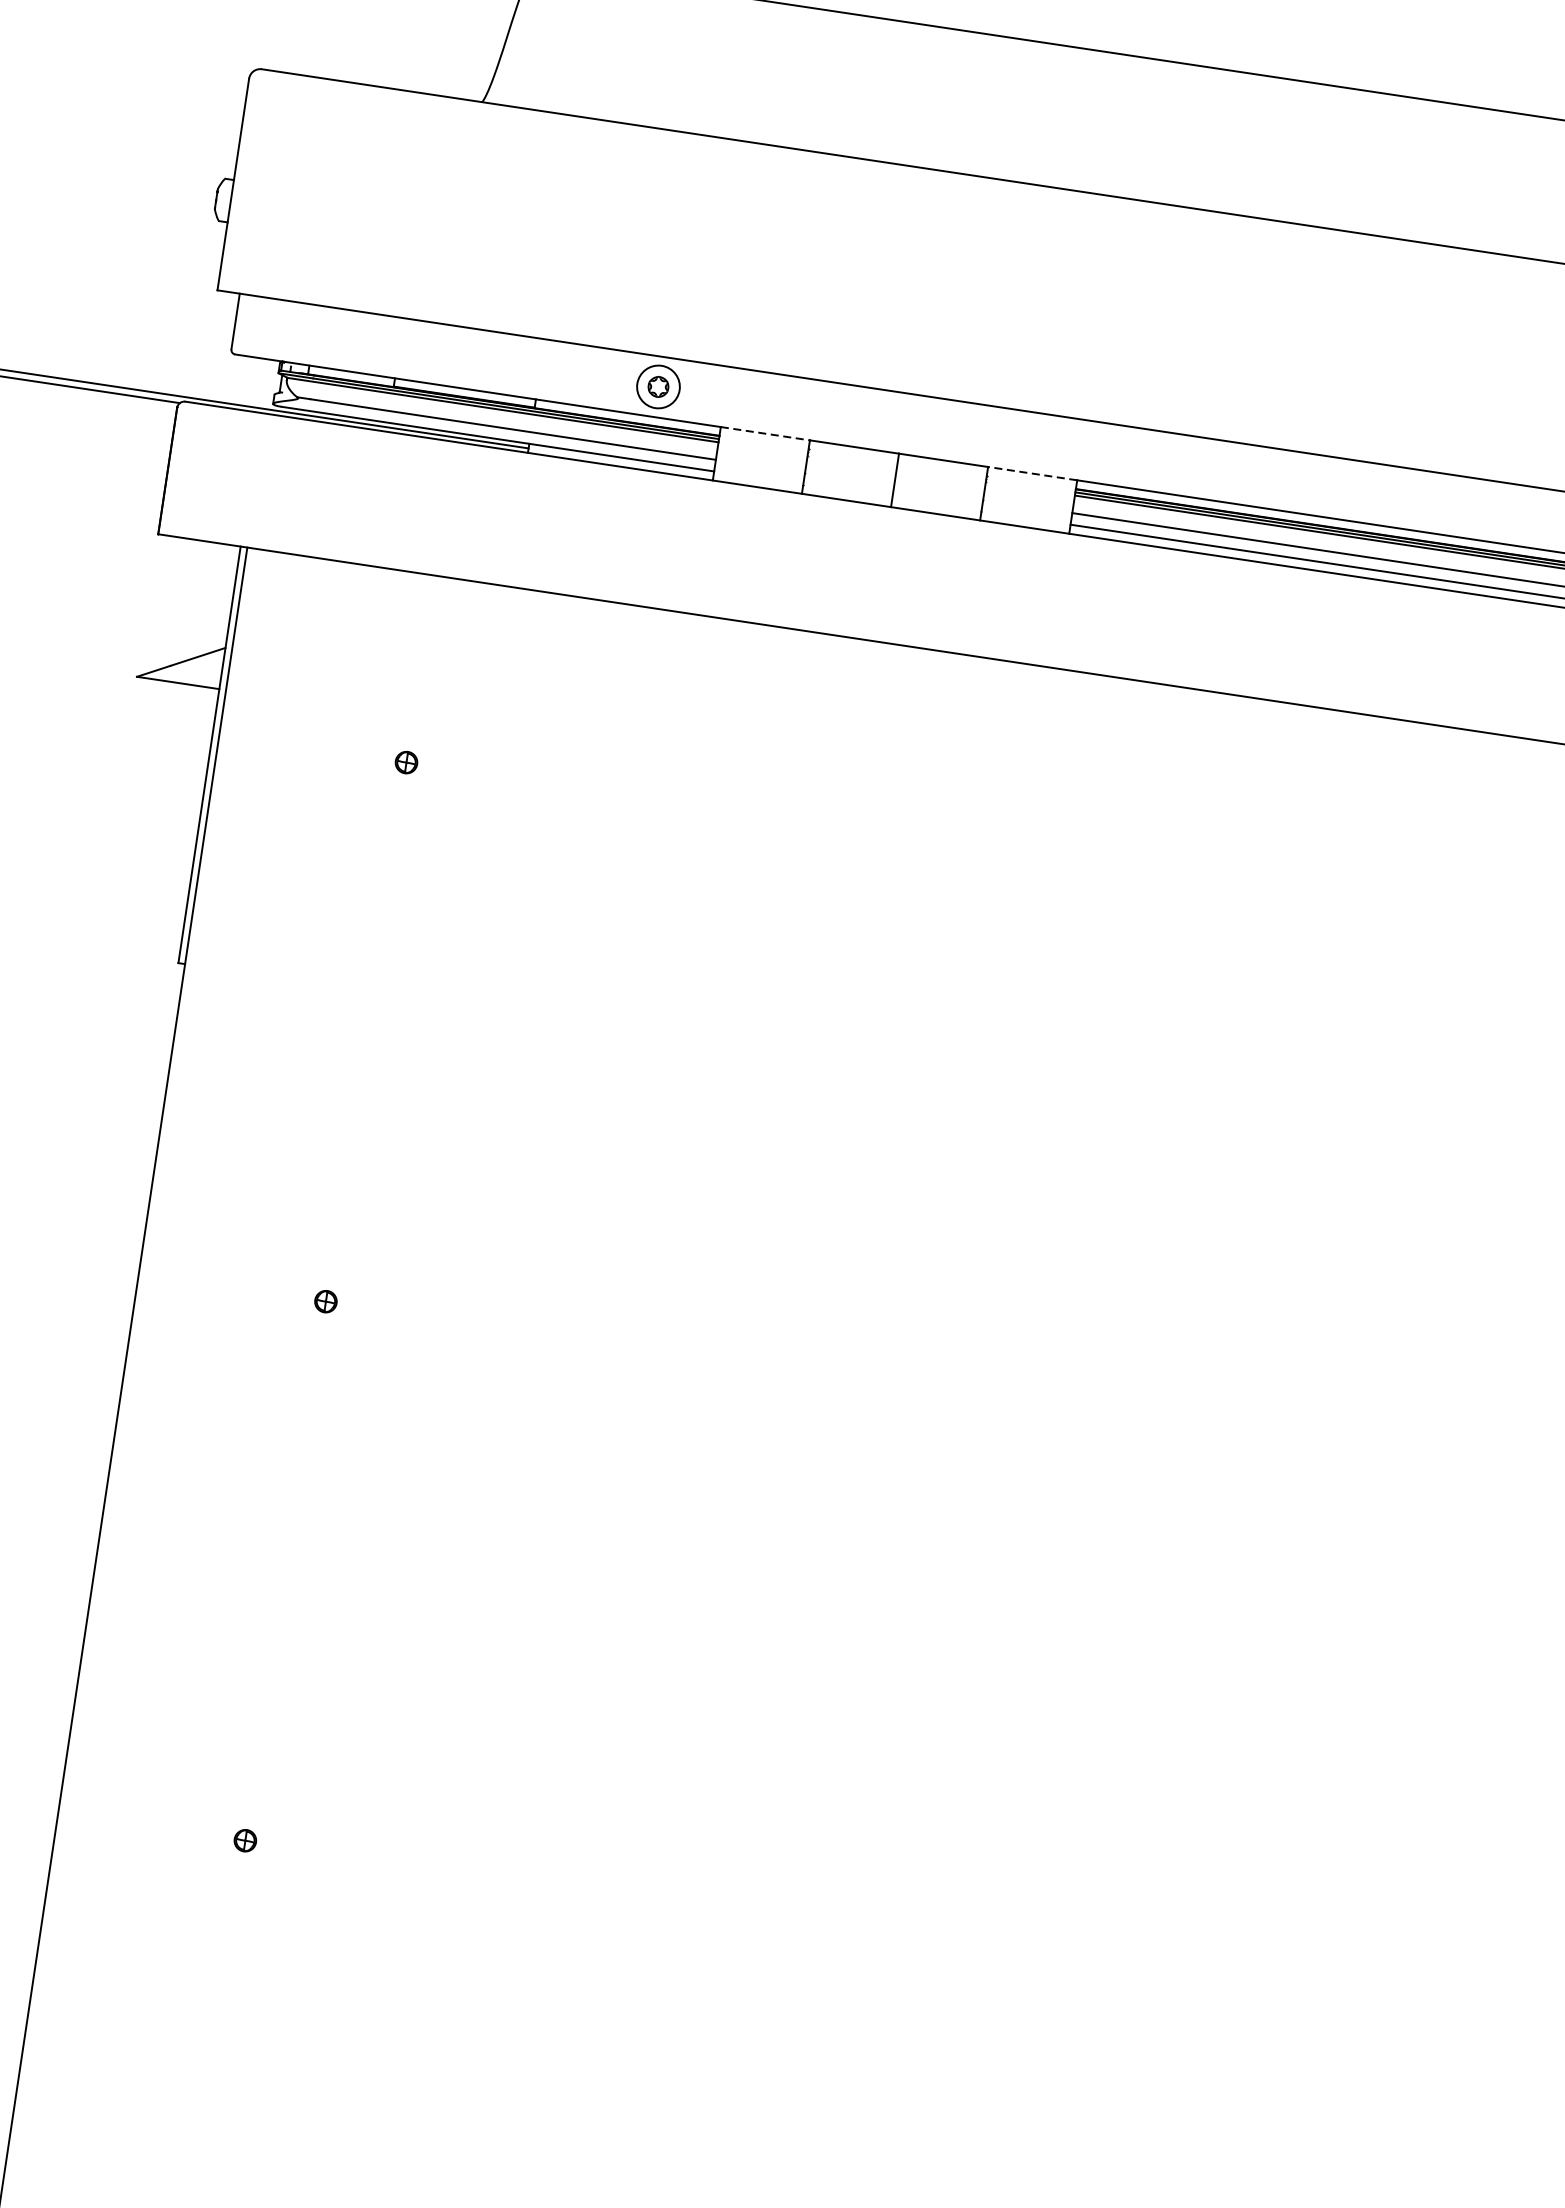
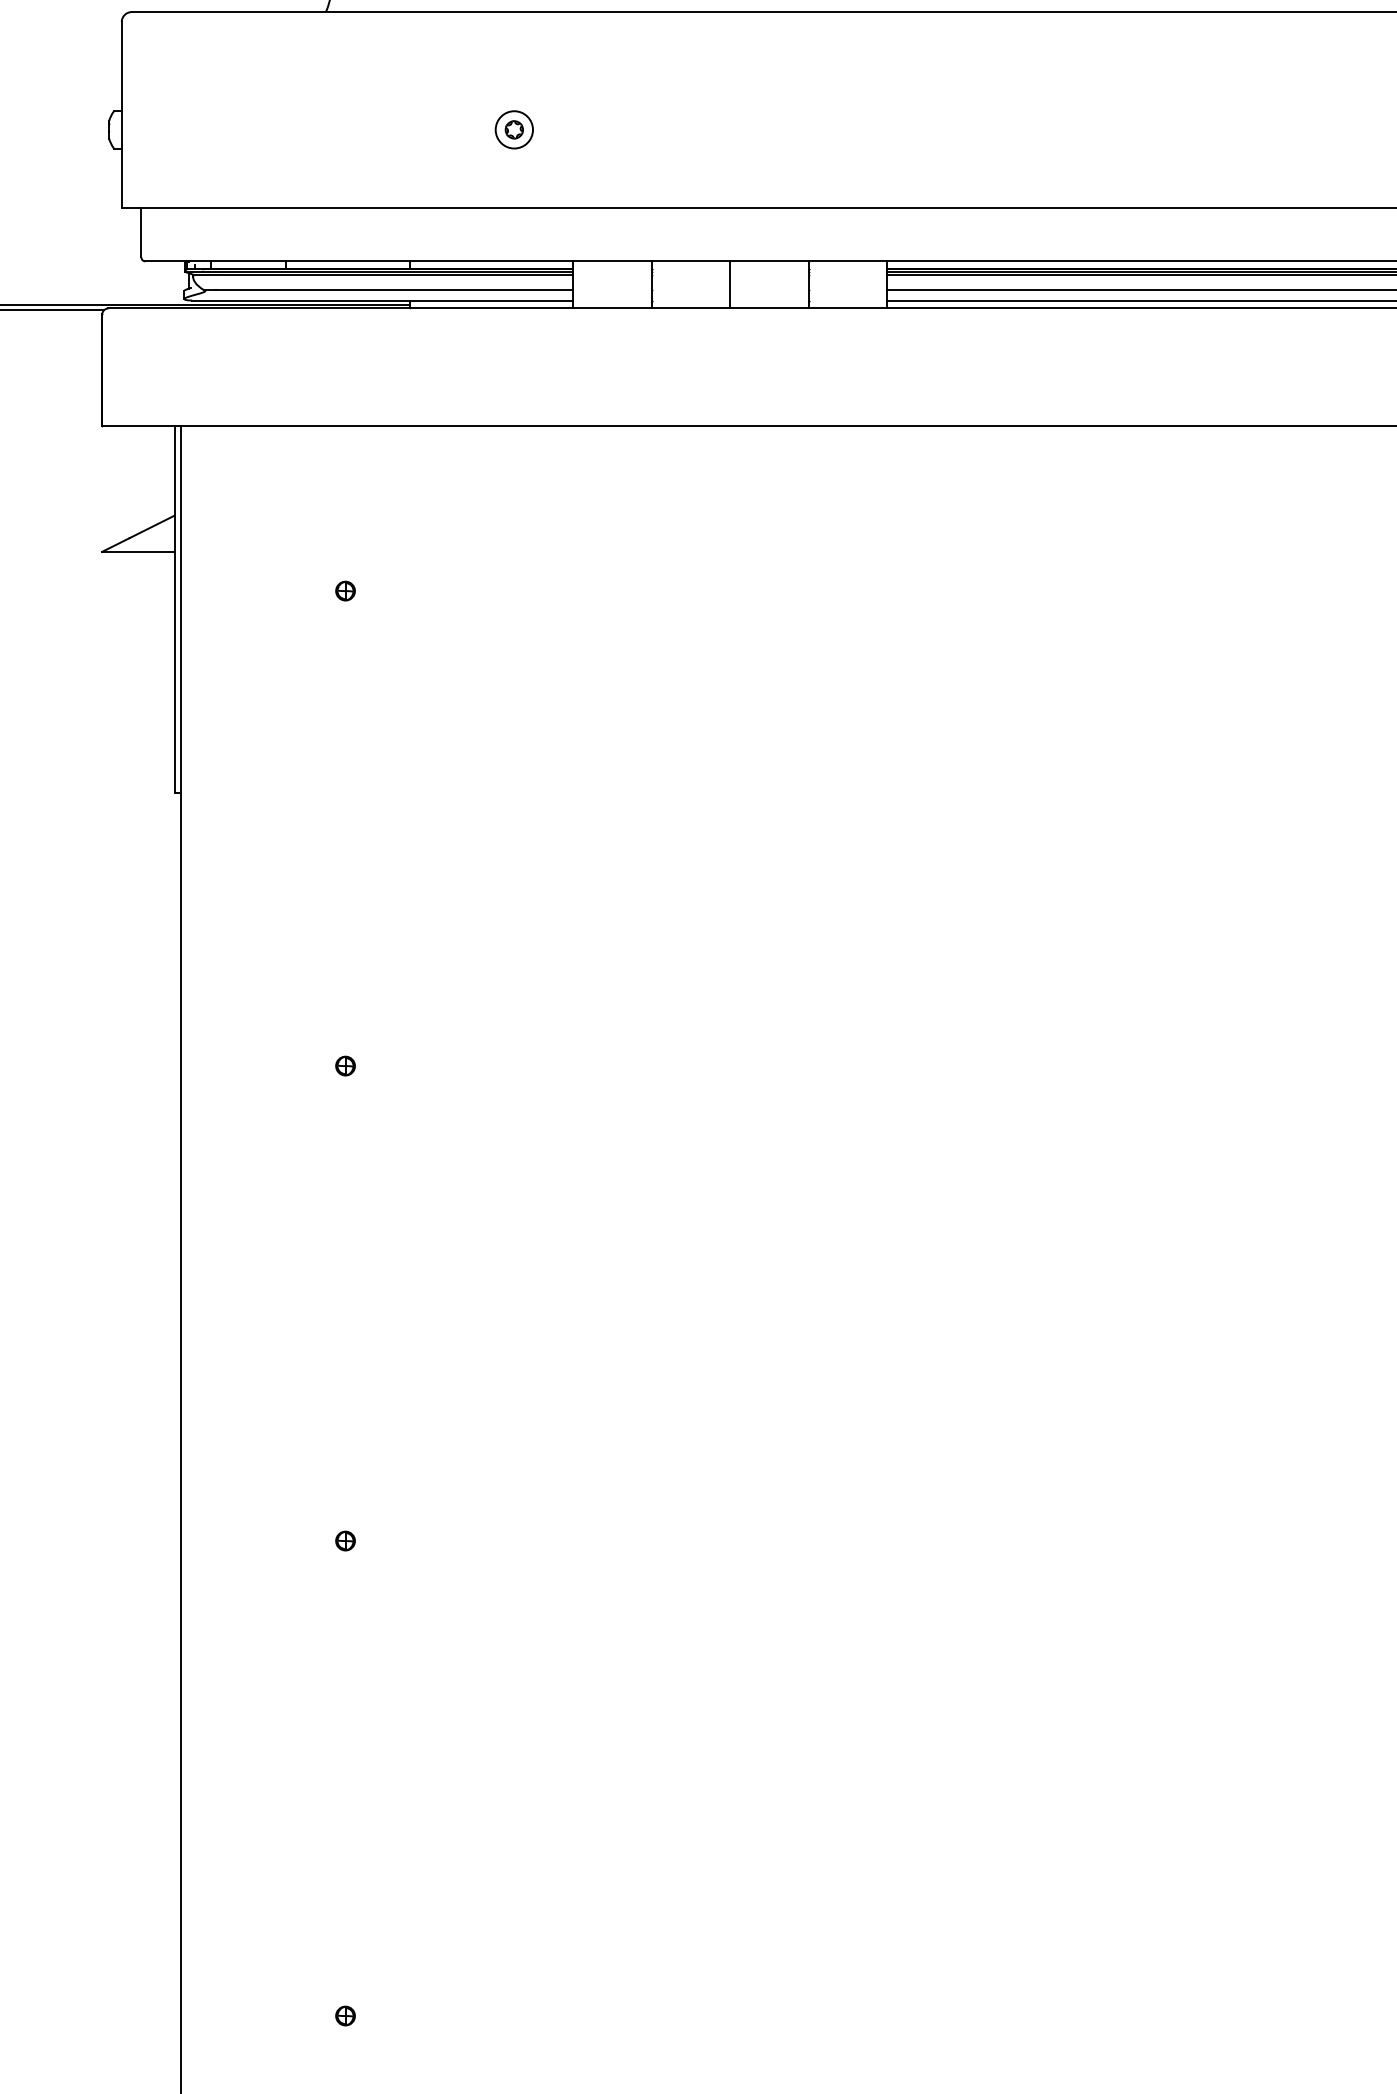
part: (657, 386) -> (513, 129), moved
line: (765, 433) -> (612, 261), dashed -> solid
line: (1032, 473) -> (847, 261), dashed -> solid

